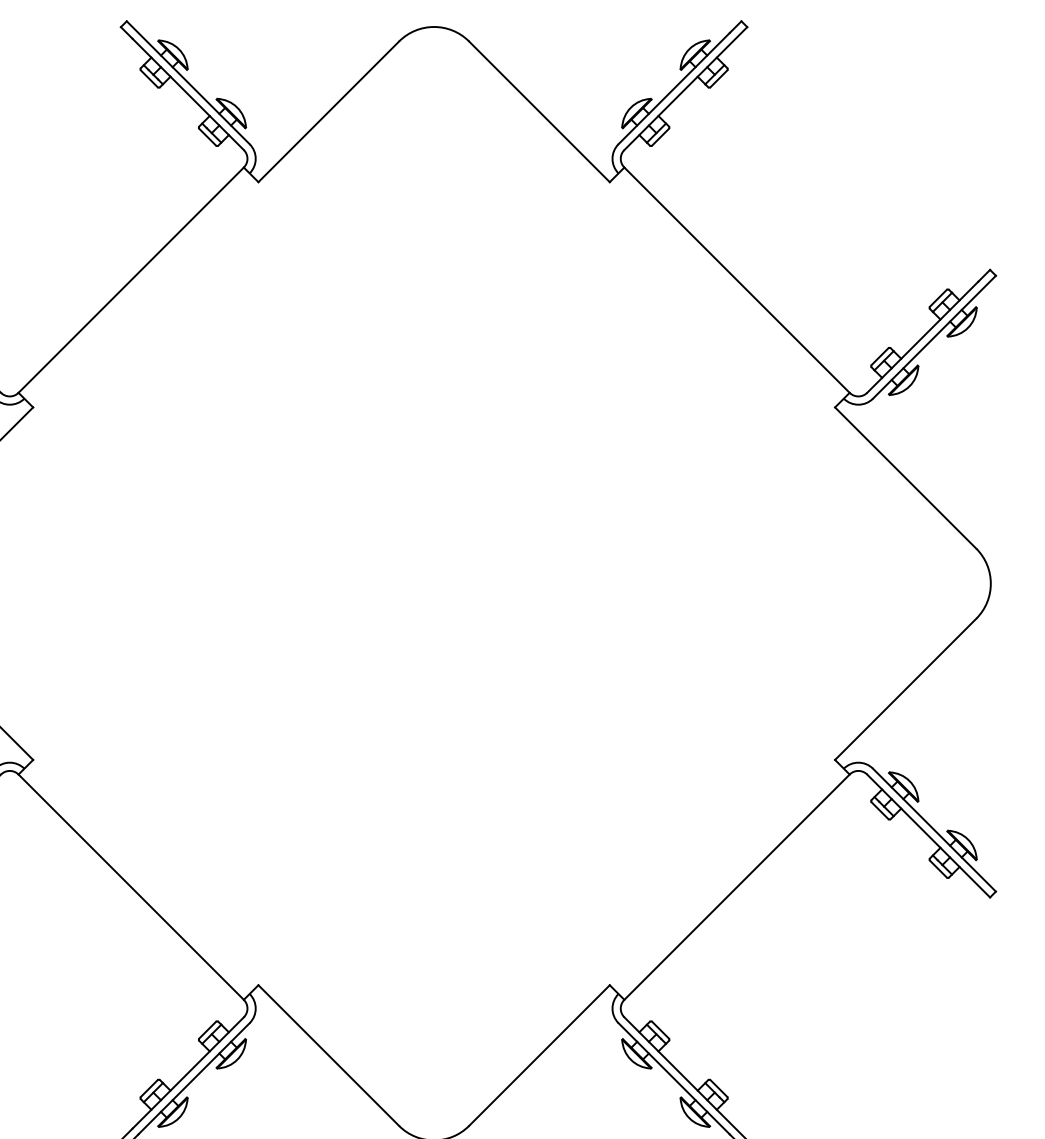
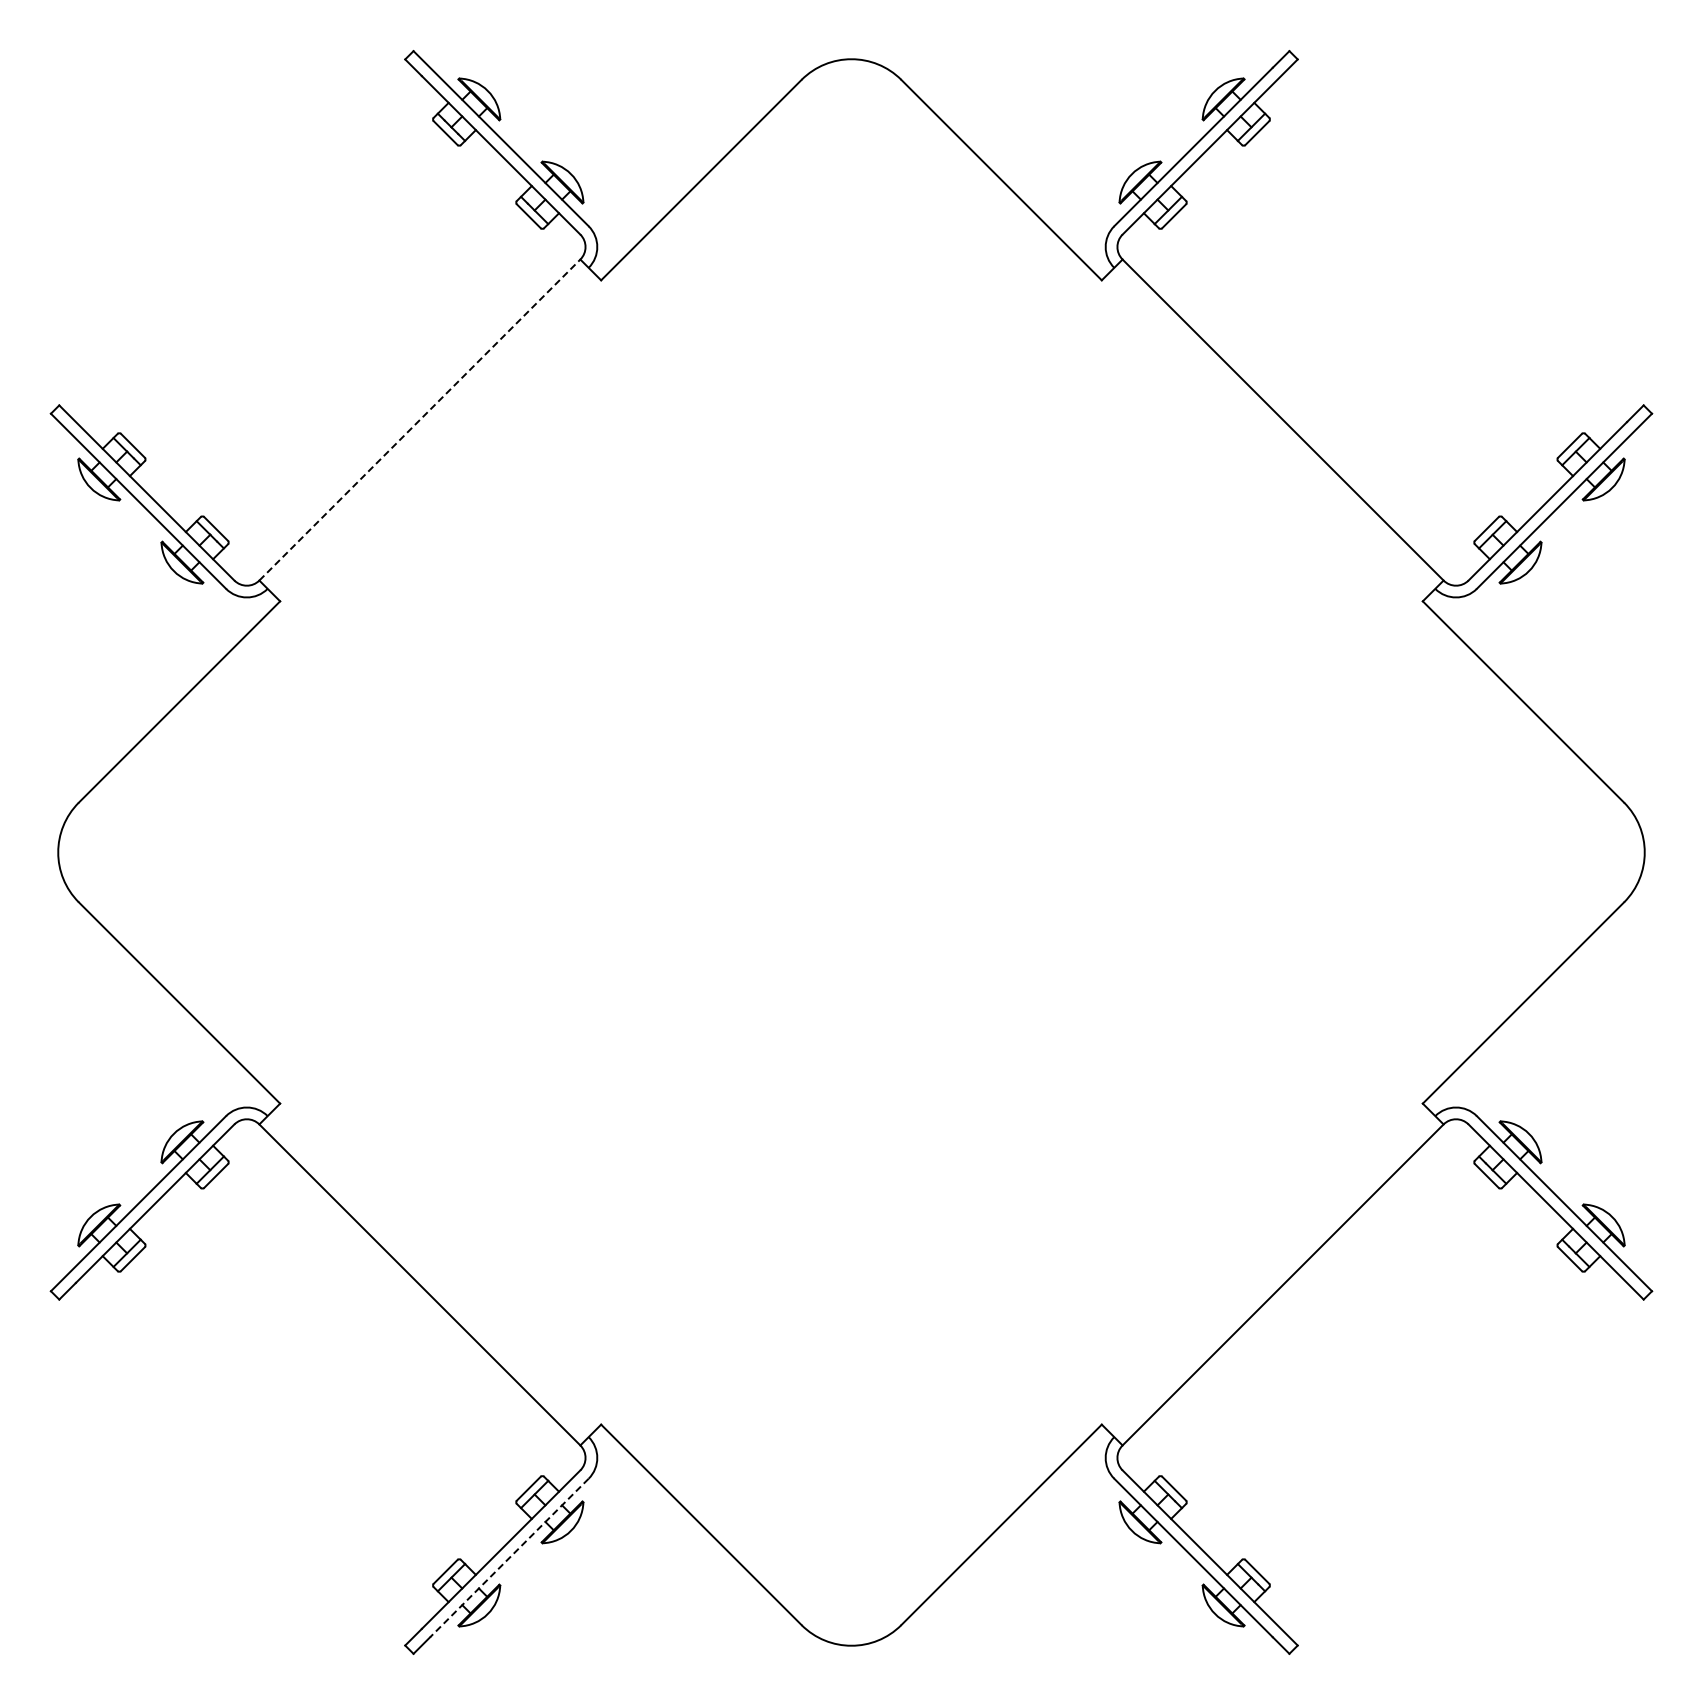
line: (130, 280) -> (419, 420), solid -> dashed
line: (194, 1079) -> (509, 1558), solid -> dashed

